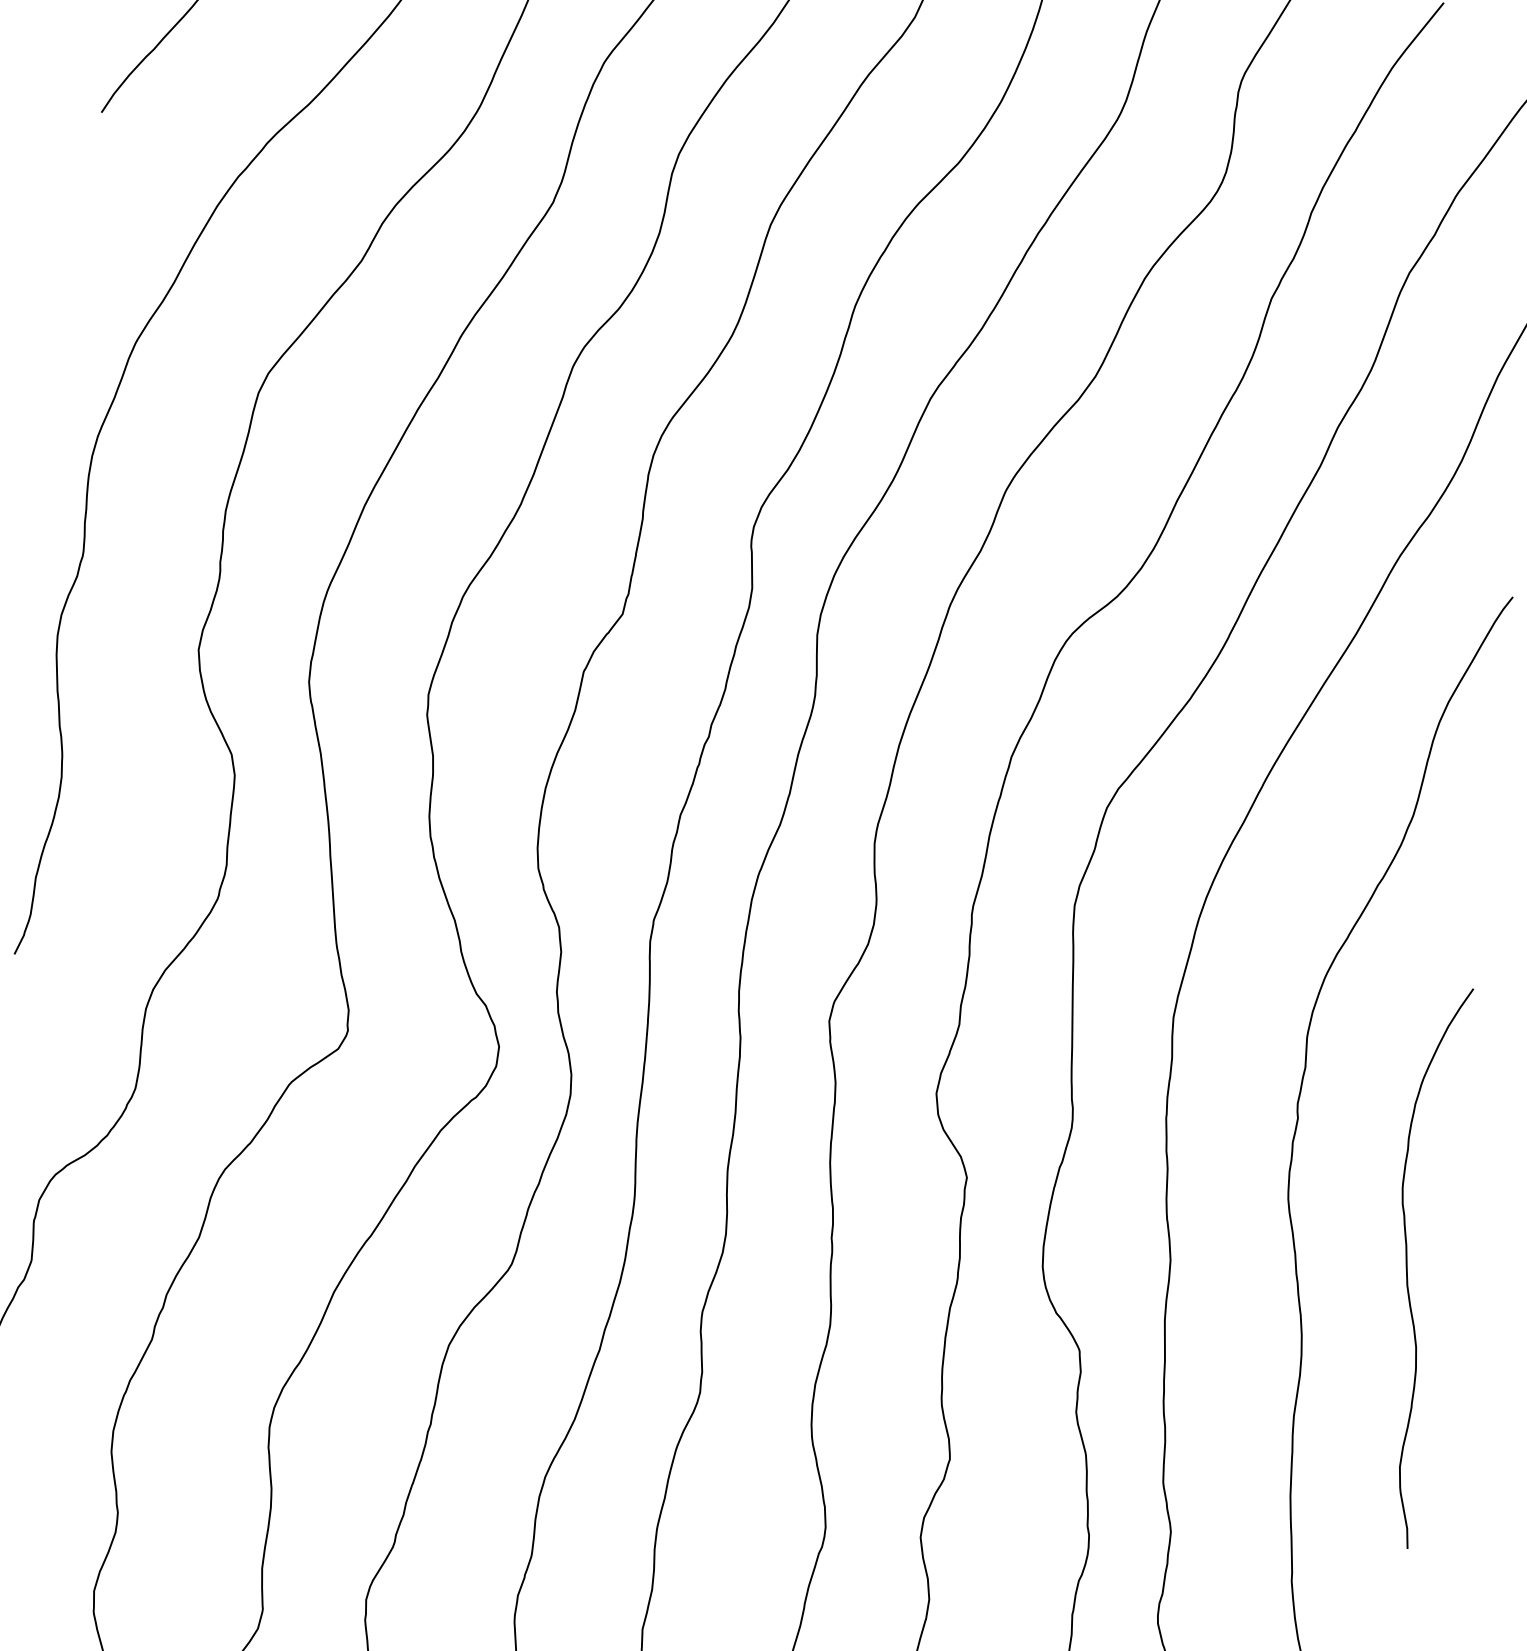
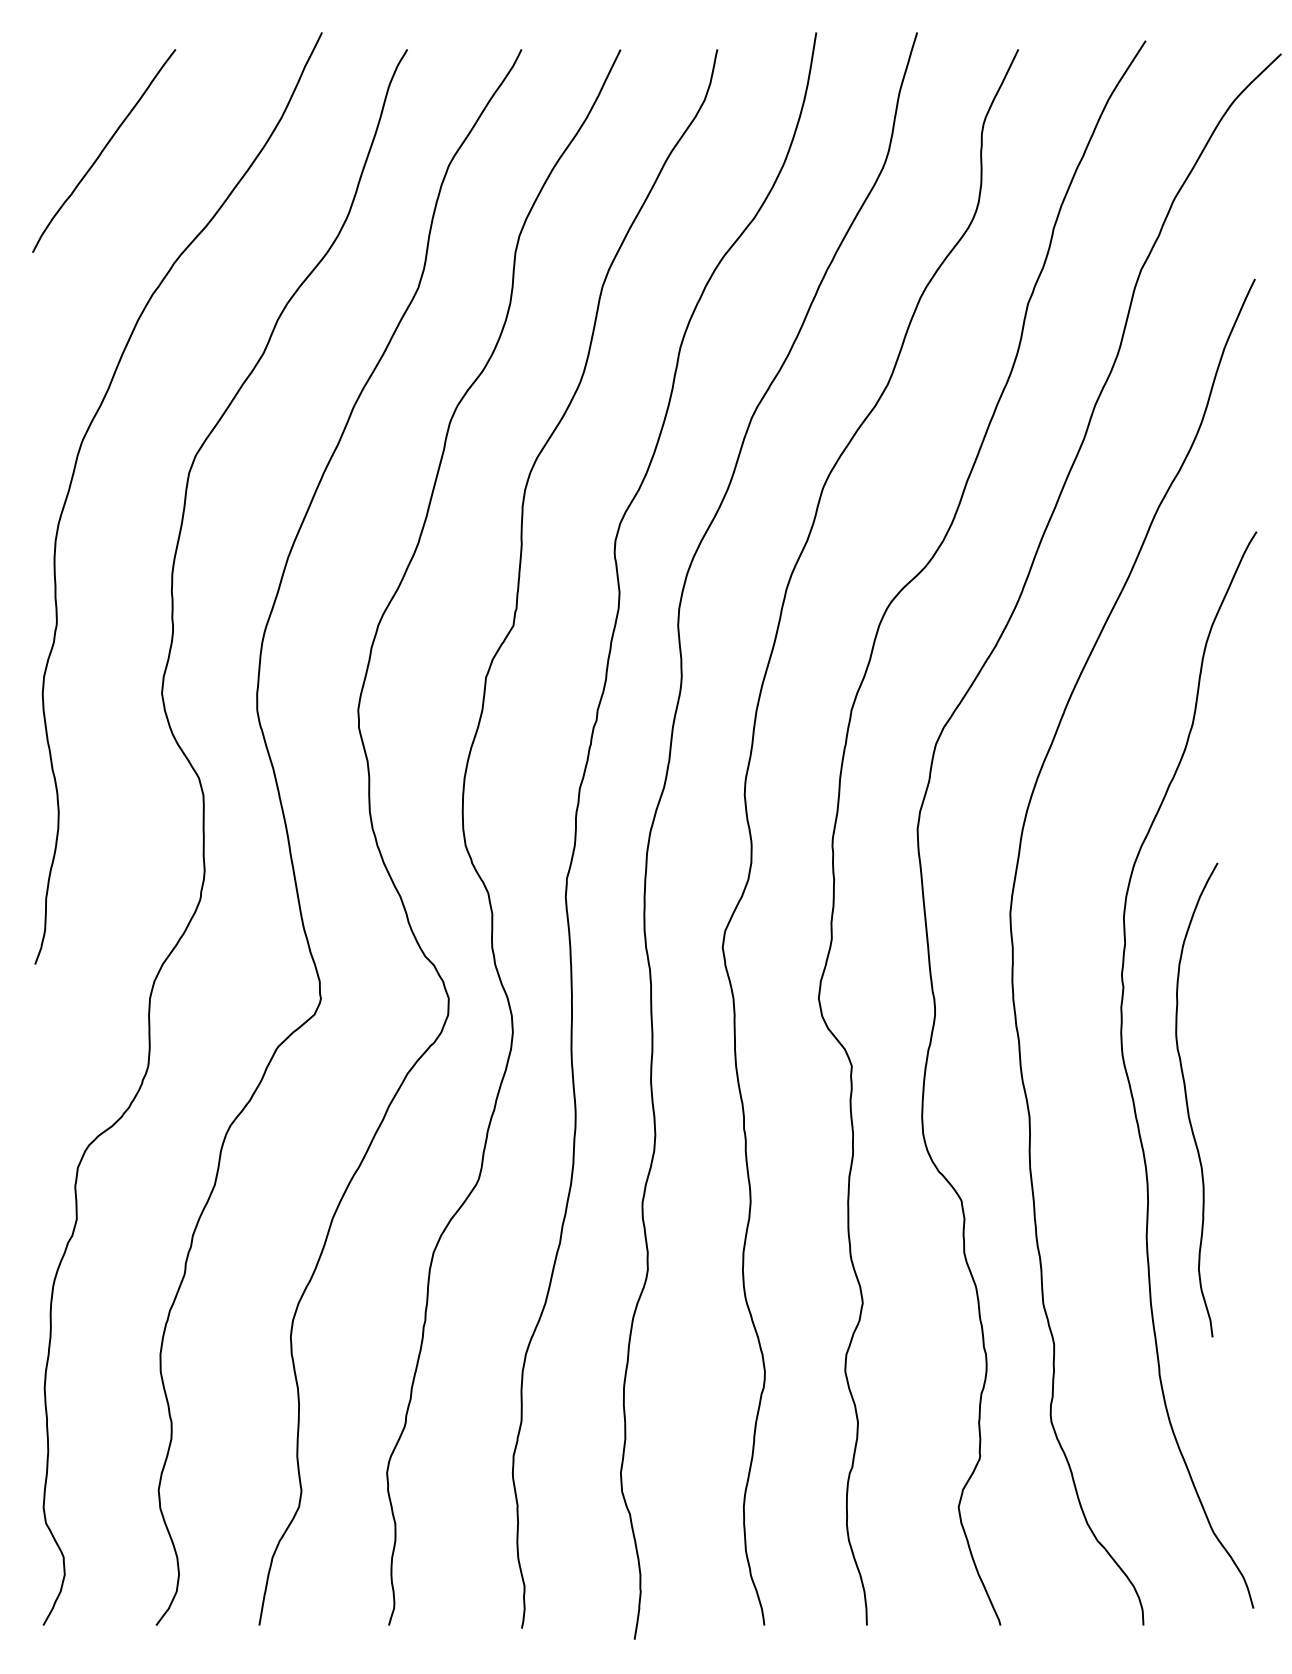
curve: (1407, 1264) -> (1187, 1099), moved

